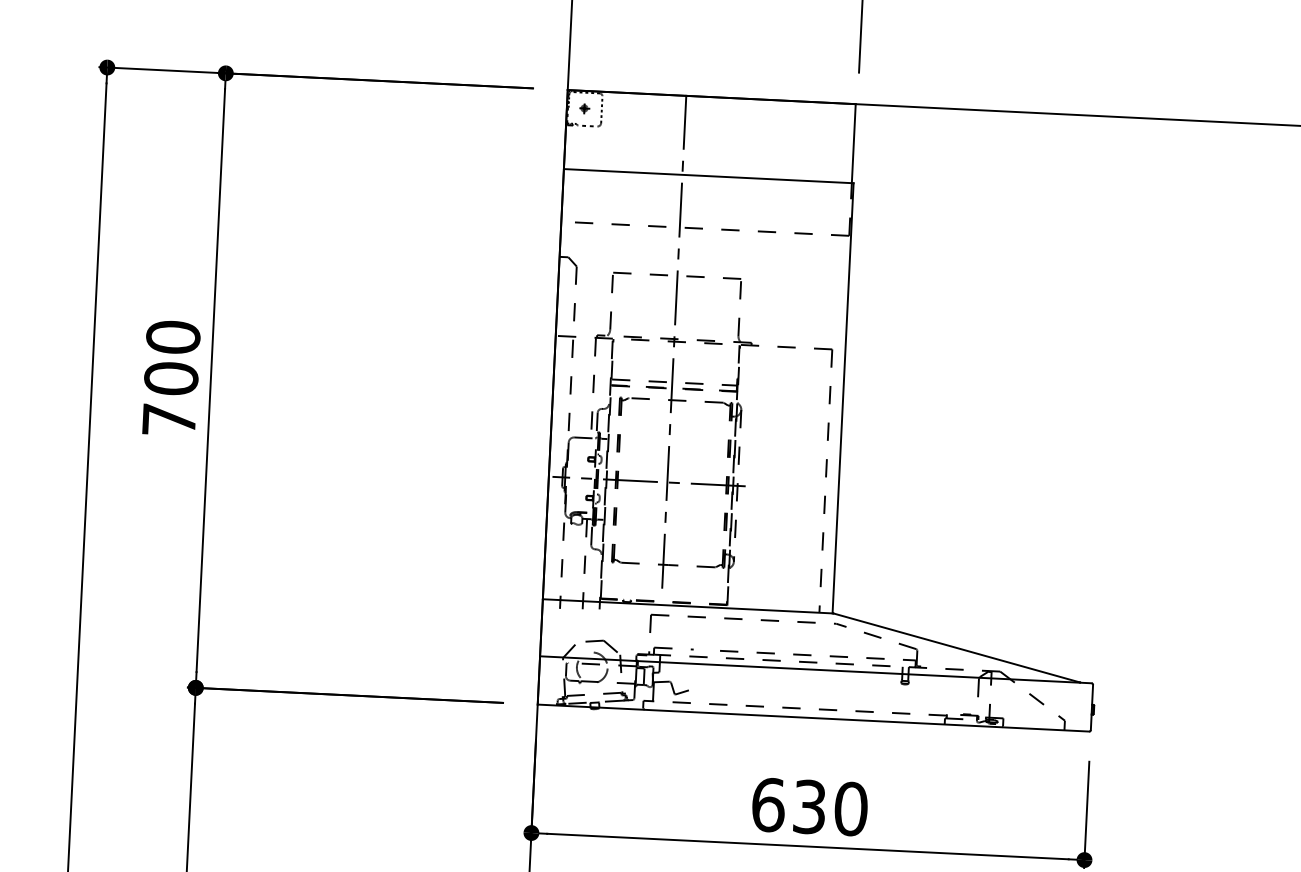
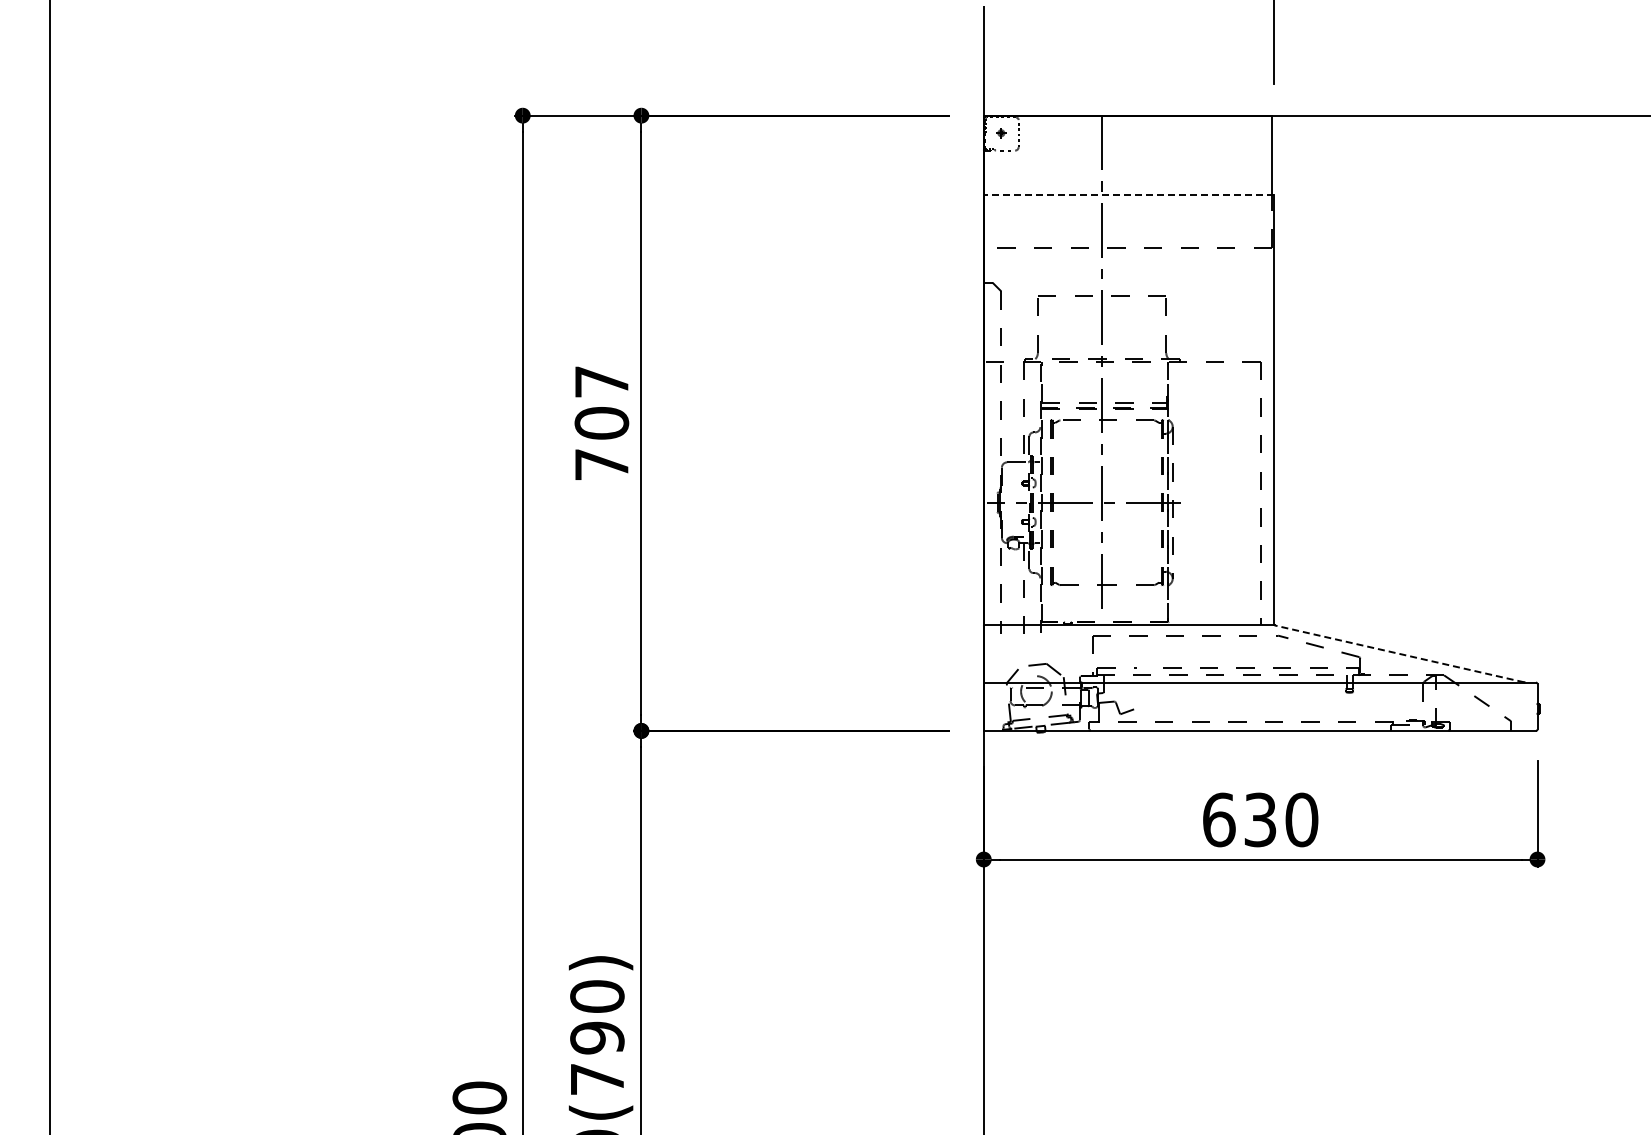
line: (708, 175) -> (1128, 194), solid -> dashed
text: (172, 336) -> (601, 381), 700 -> 707
line: (956, 647) -> (1399, 653), solid -> dashed

